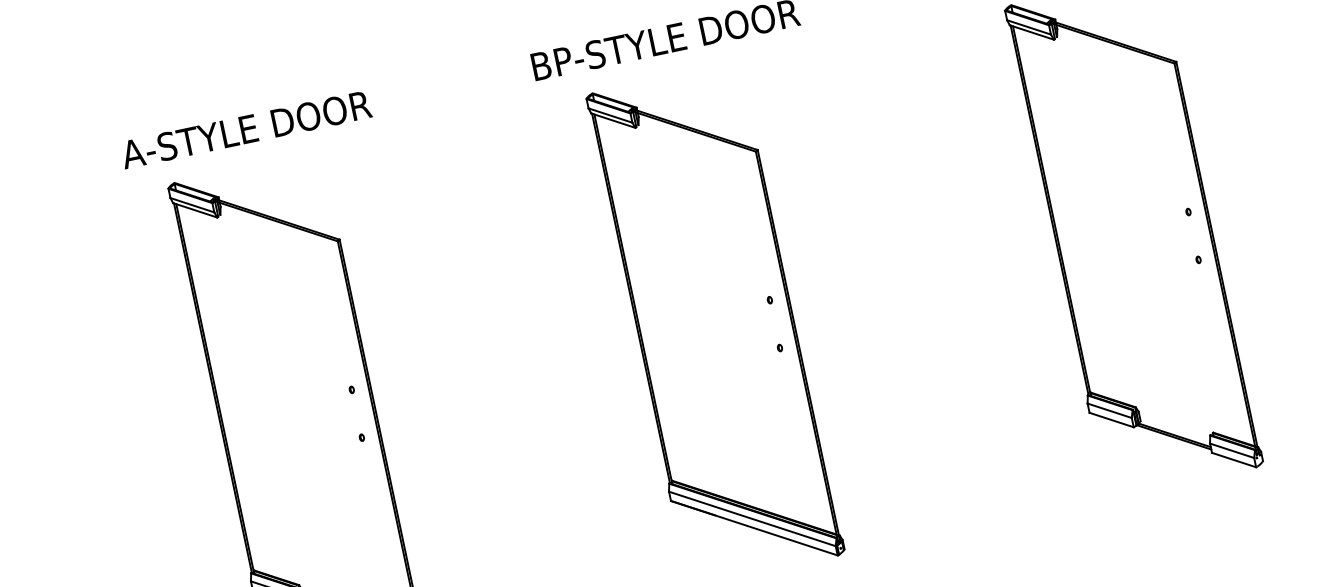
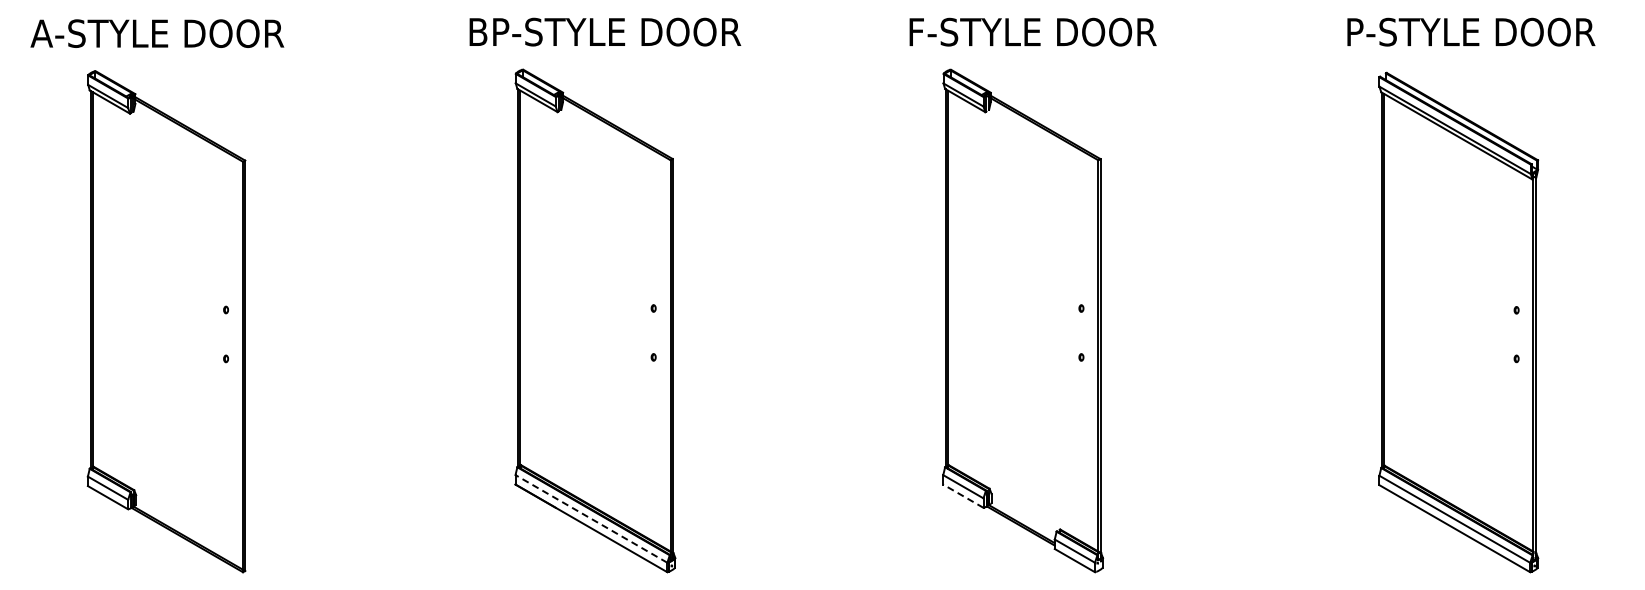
text: (246, 129) -> (157, 33), moved
line: (1110, 419) -> (962, 495), solid -> dashed
line: (752, 518) -> (591, 518), solid -> dashed

